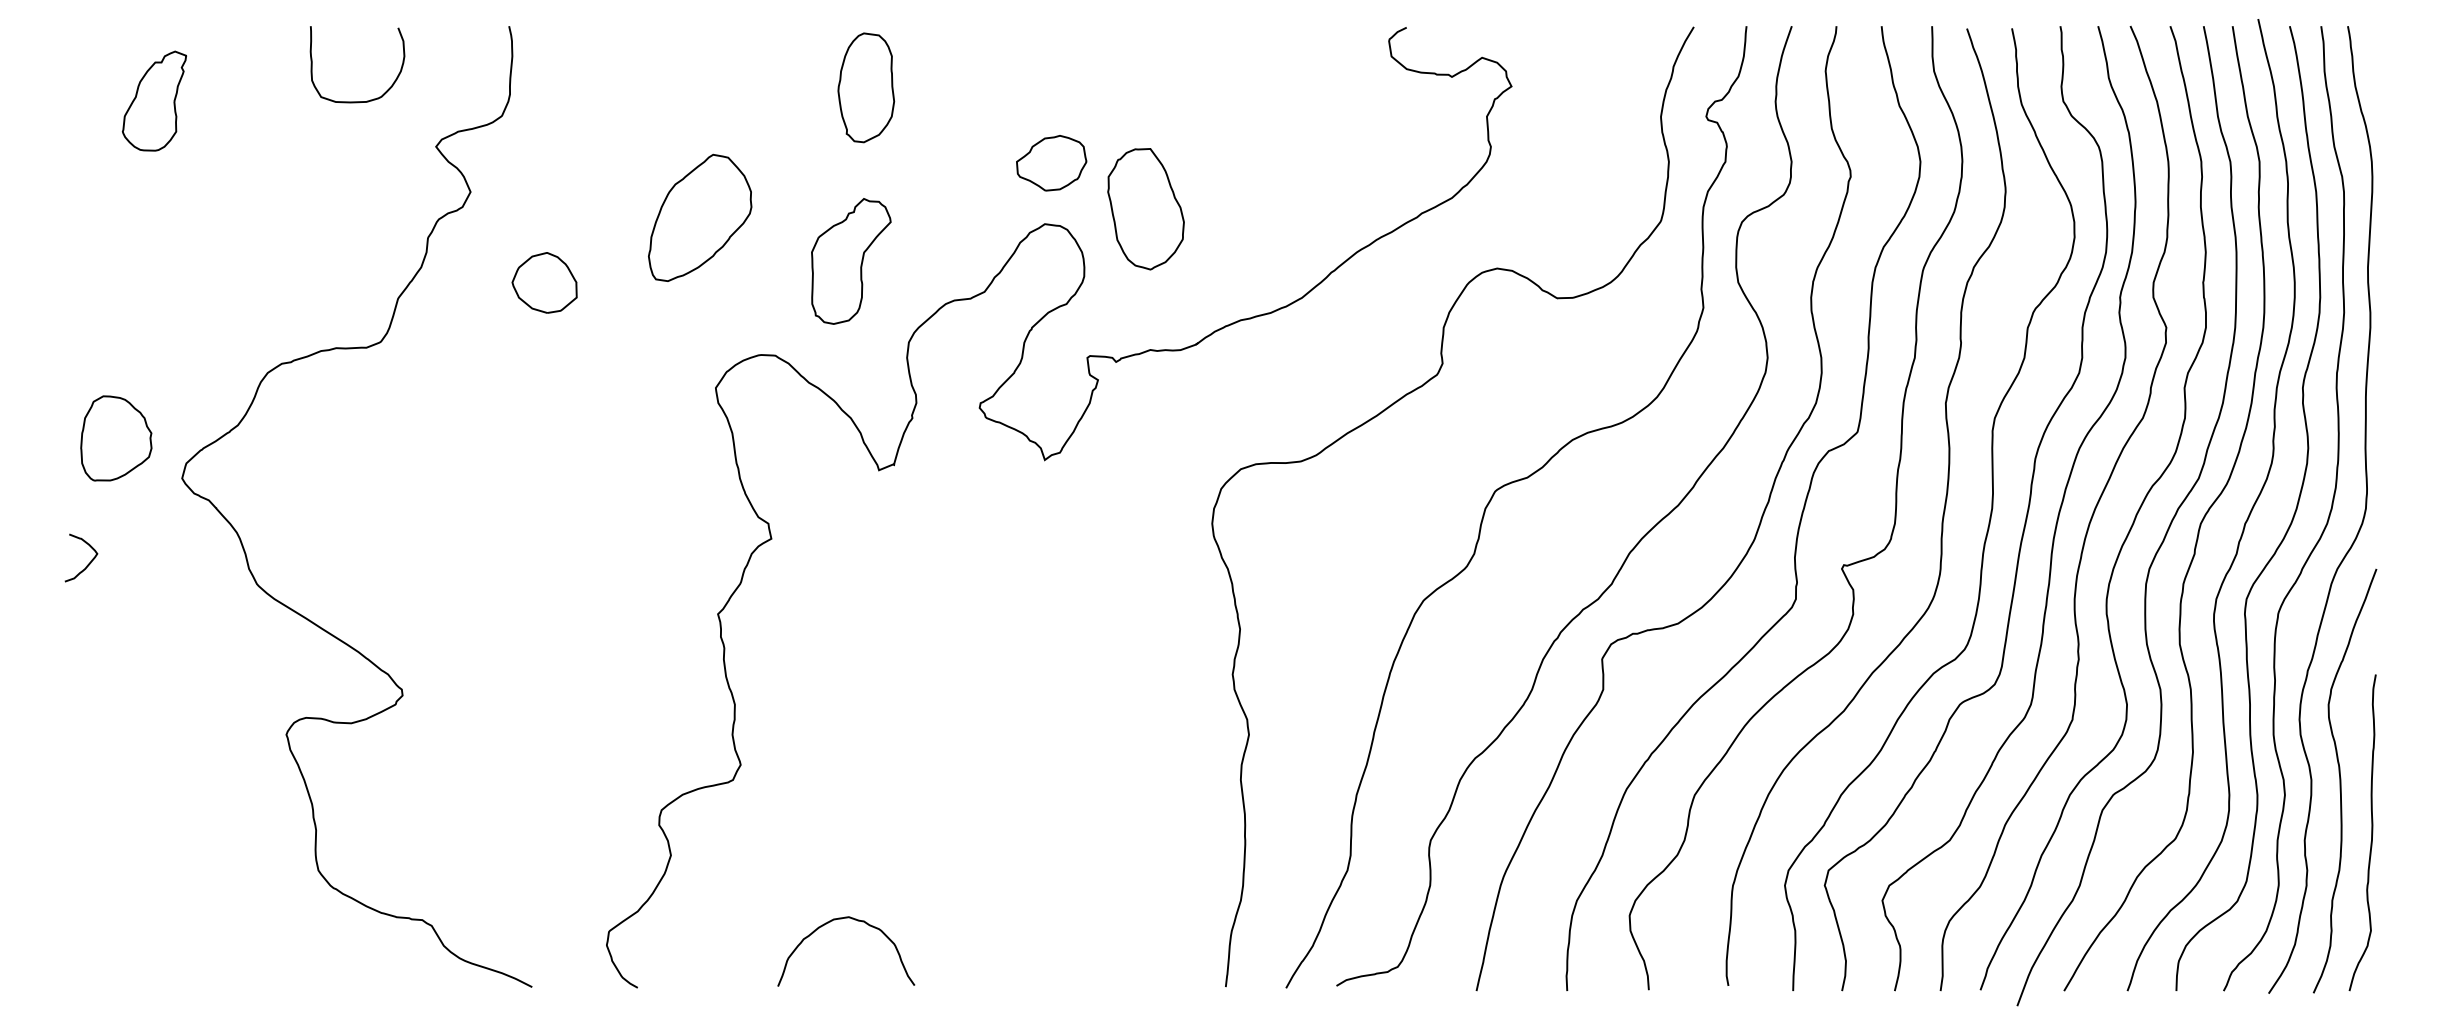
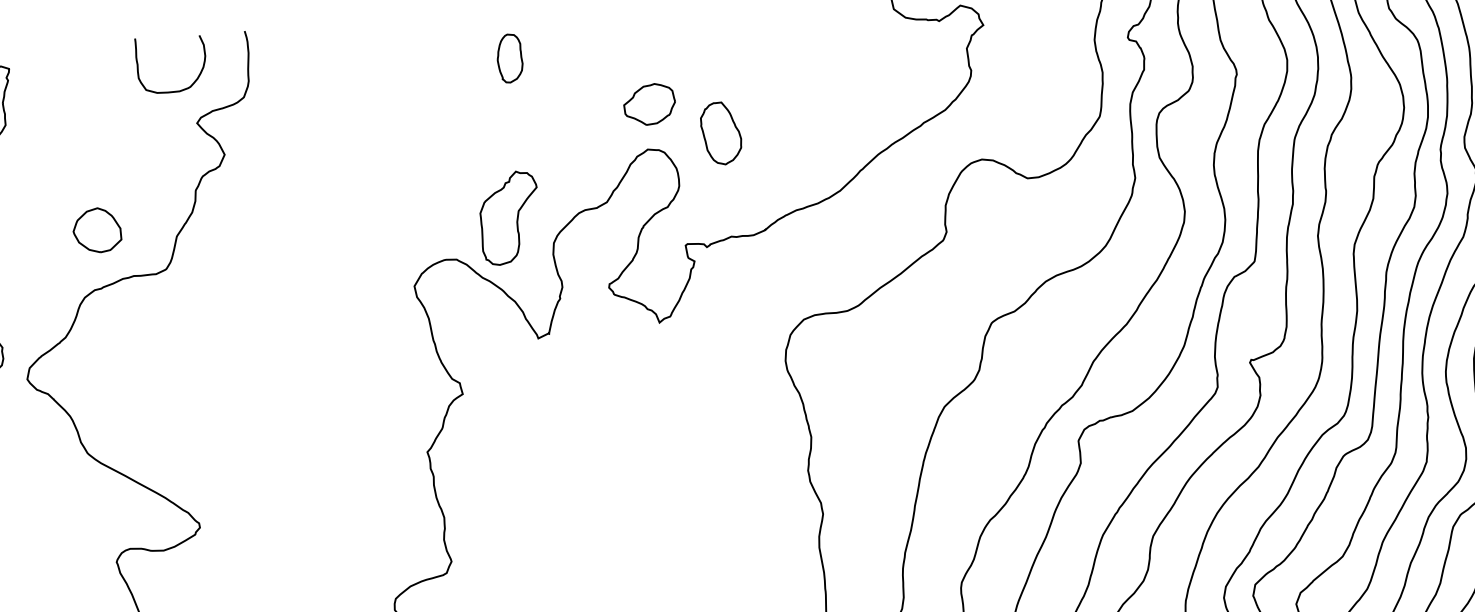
part: (866, 87) -> (510, 58), size x0.6
curve: (357, 101) -> (173, 91), moved
part: (1145, 209) -> (720, 133), size x0.7
part: (700, 217) -> (394, 161), removed
part: (851, 261) -> (509, 218), moved
part: (544, 282) -> (97, 230), moved

